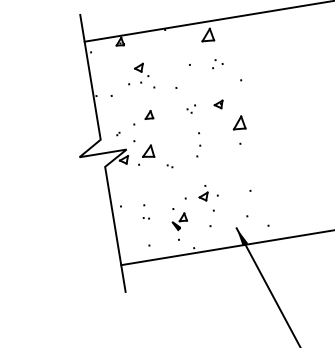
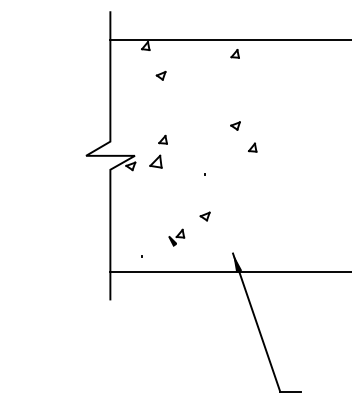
part: (206, 35) -> (234, 53), size x0.62
part: (148, 114) -> (162, 139), moved
part: (238, 122) -> (252, 147), size x0.62

